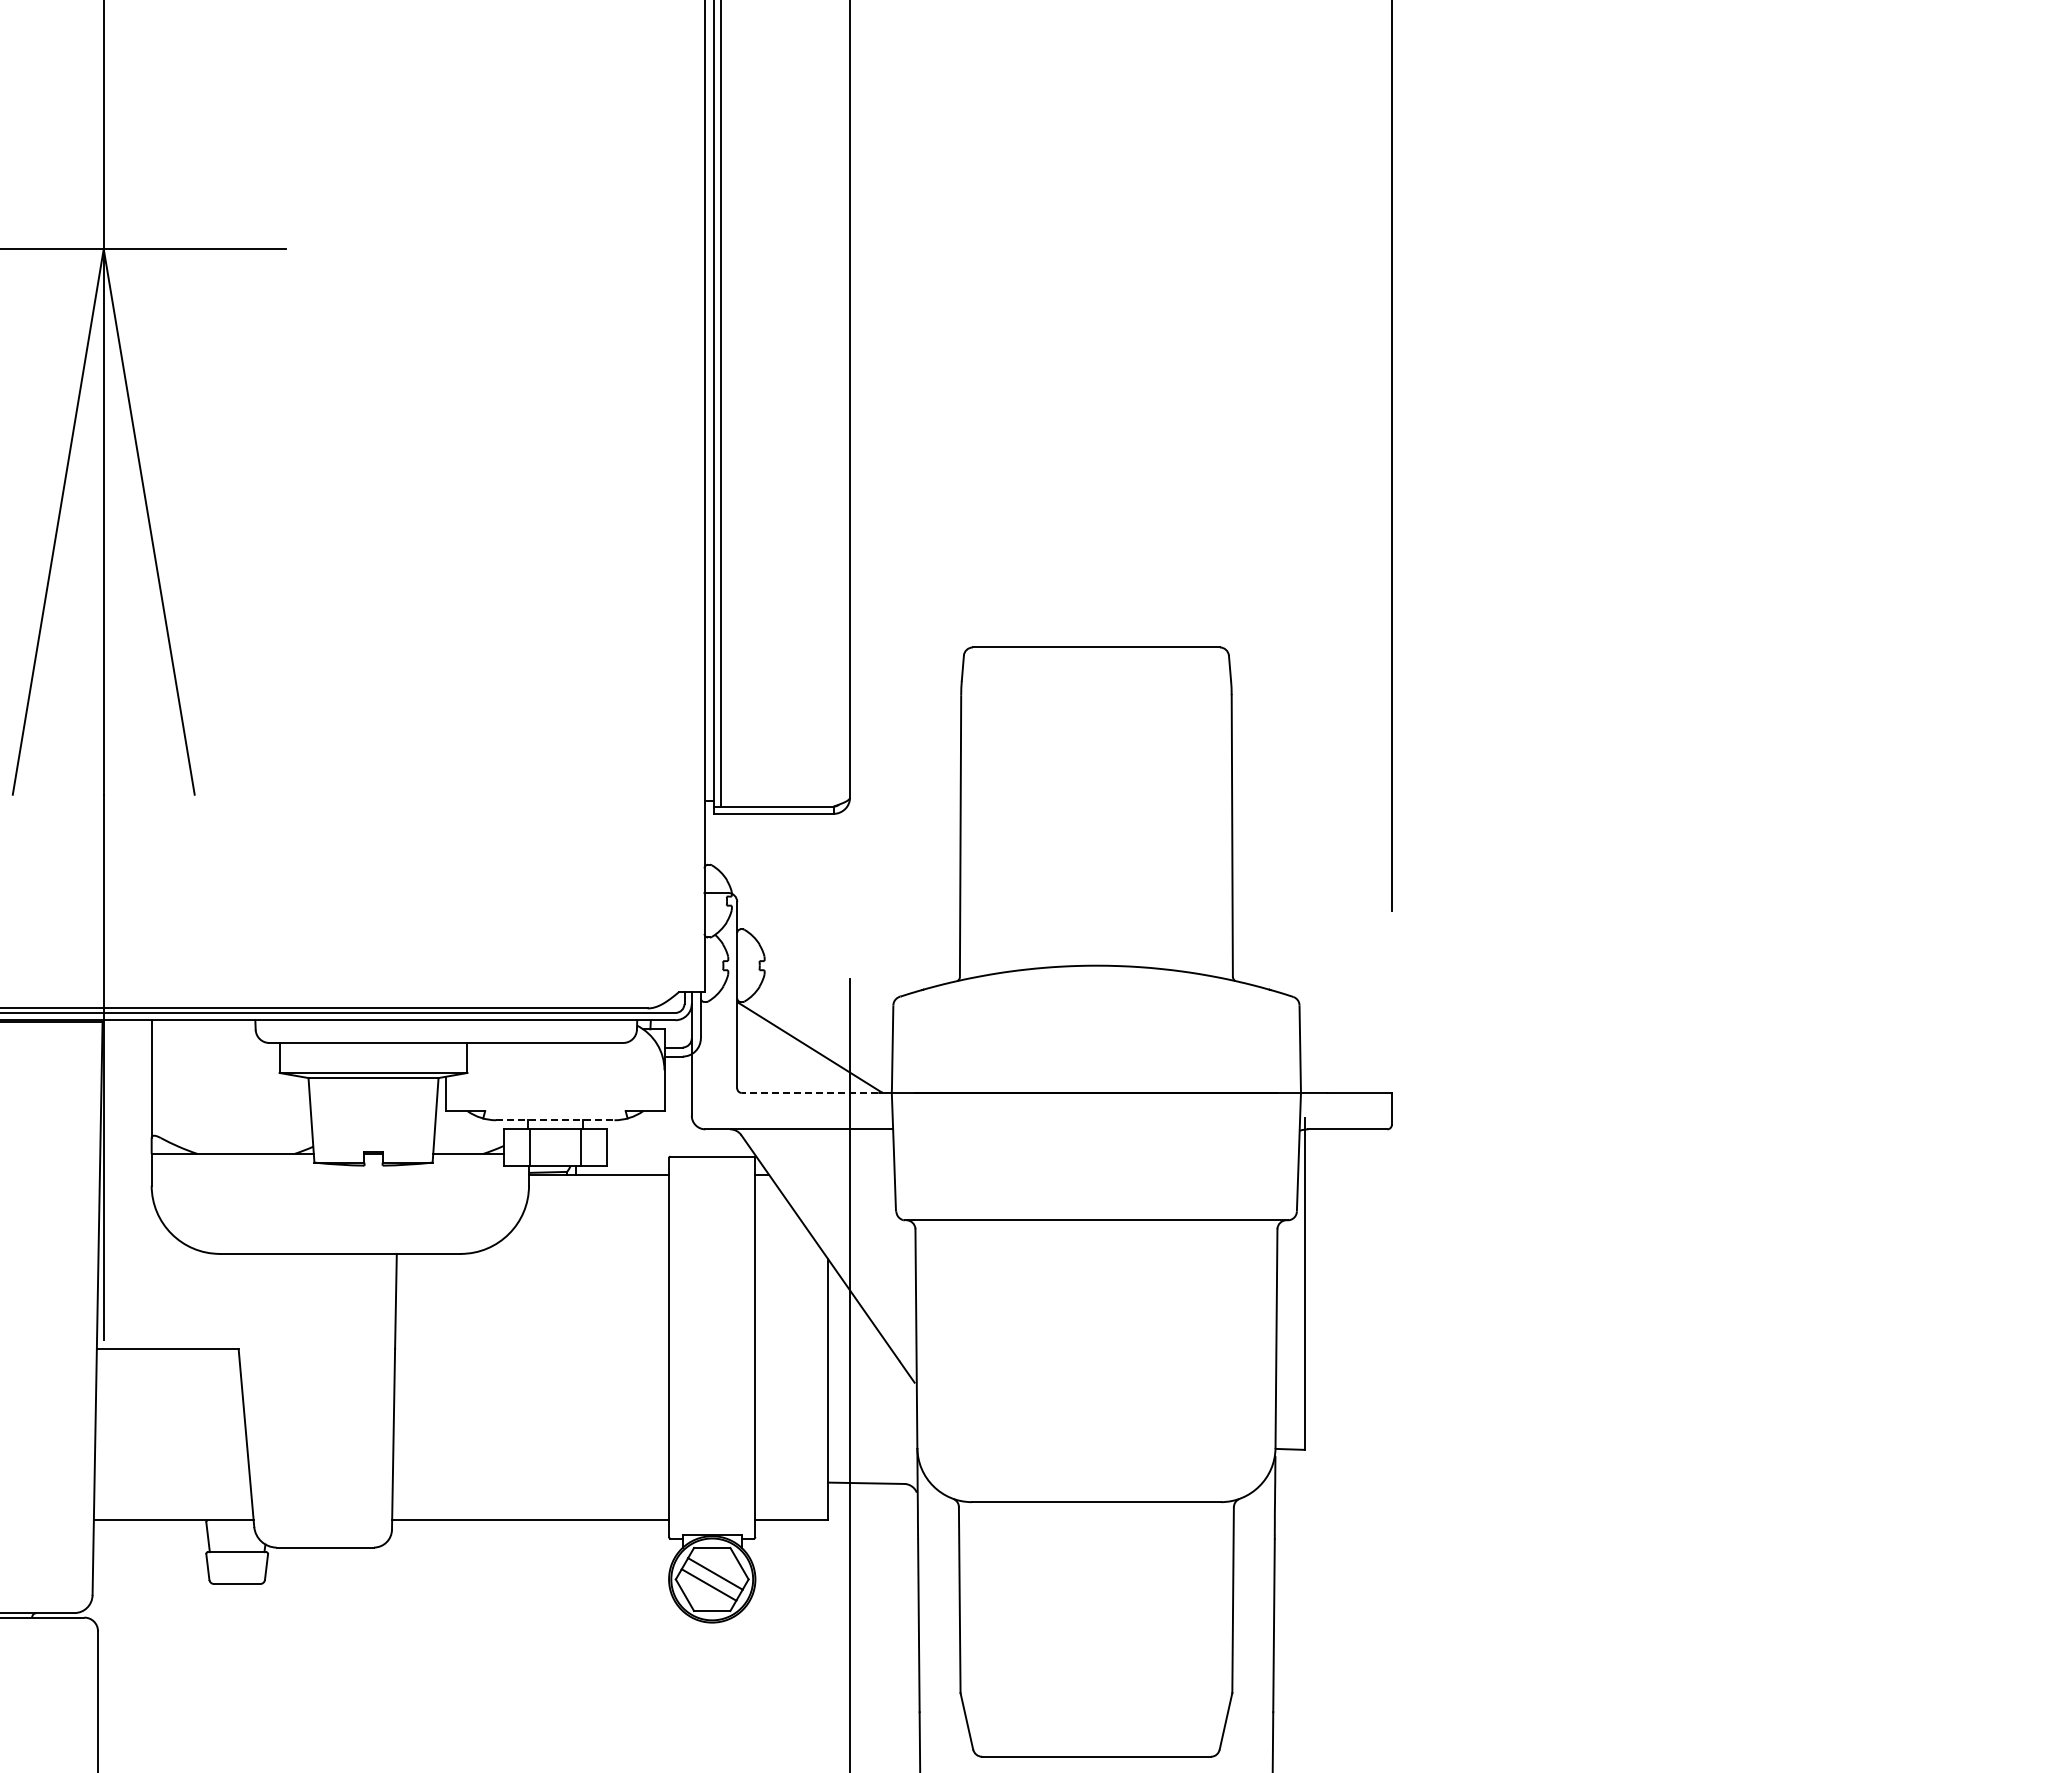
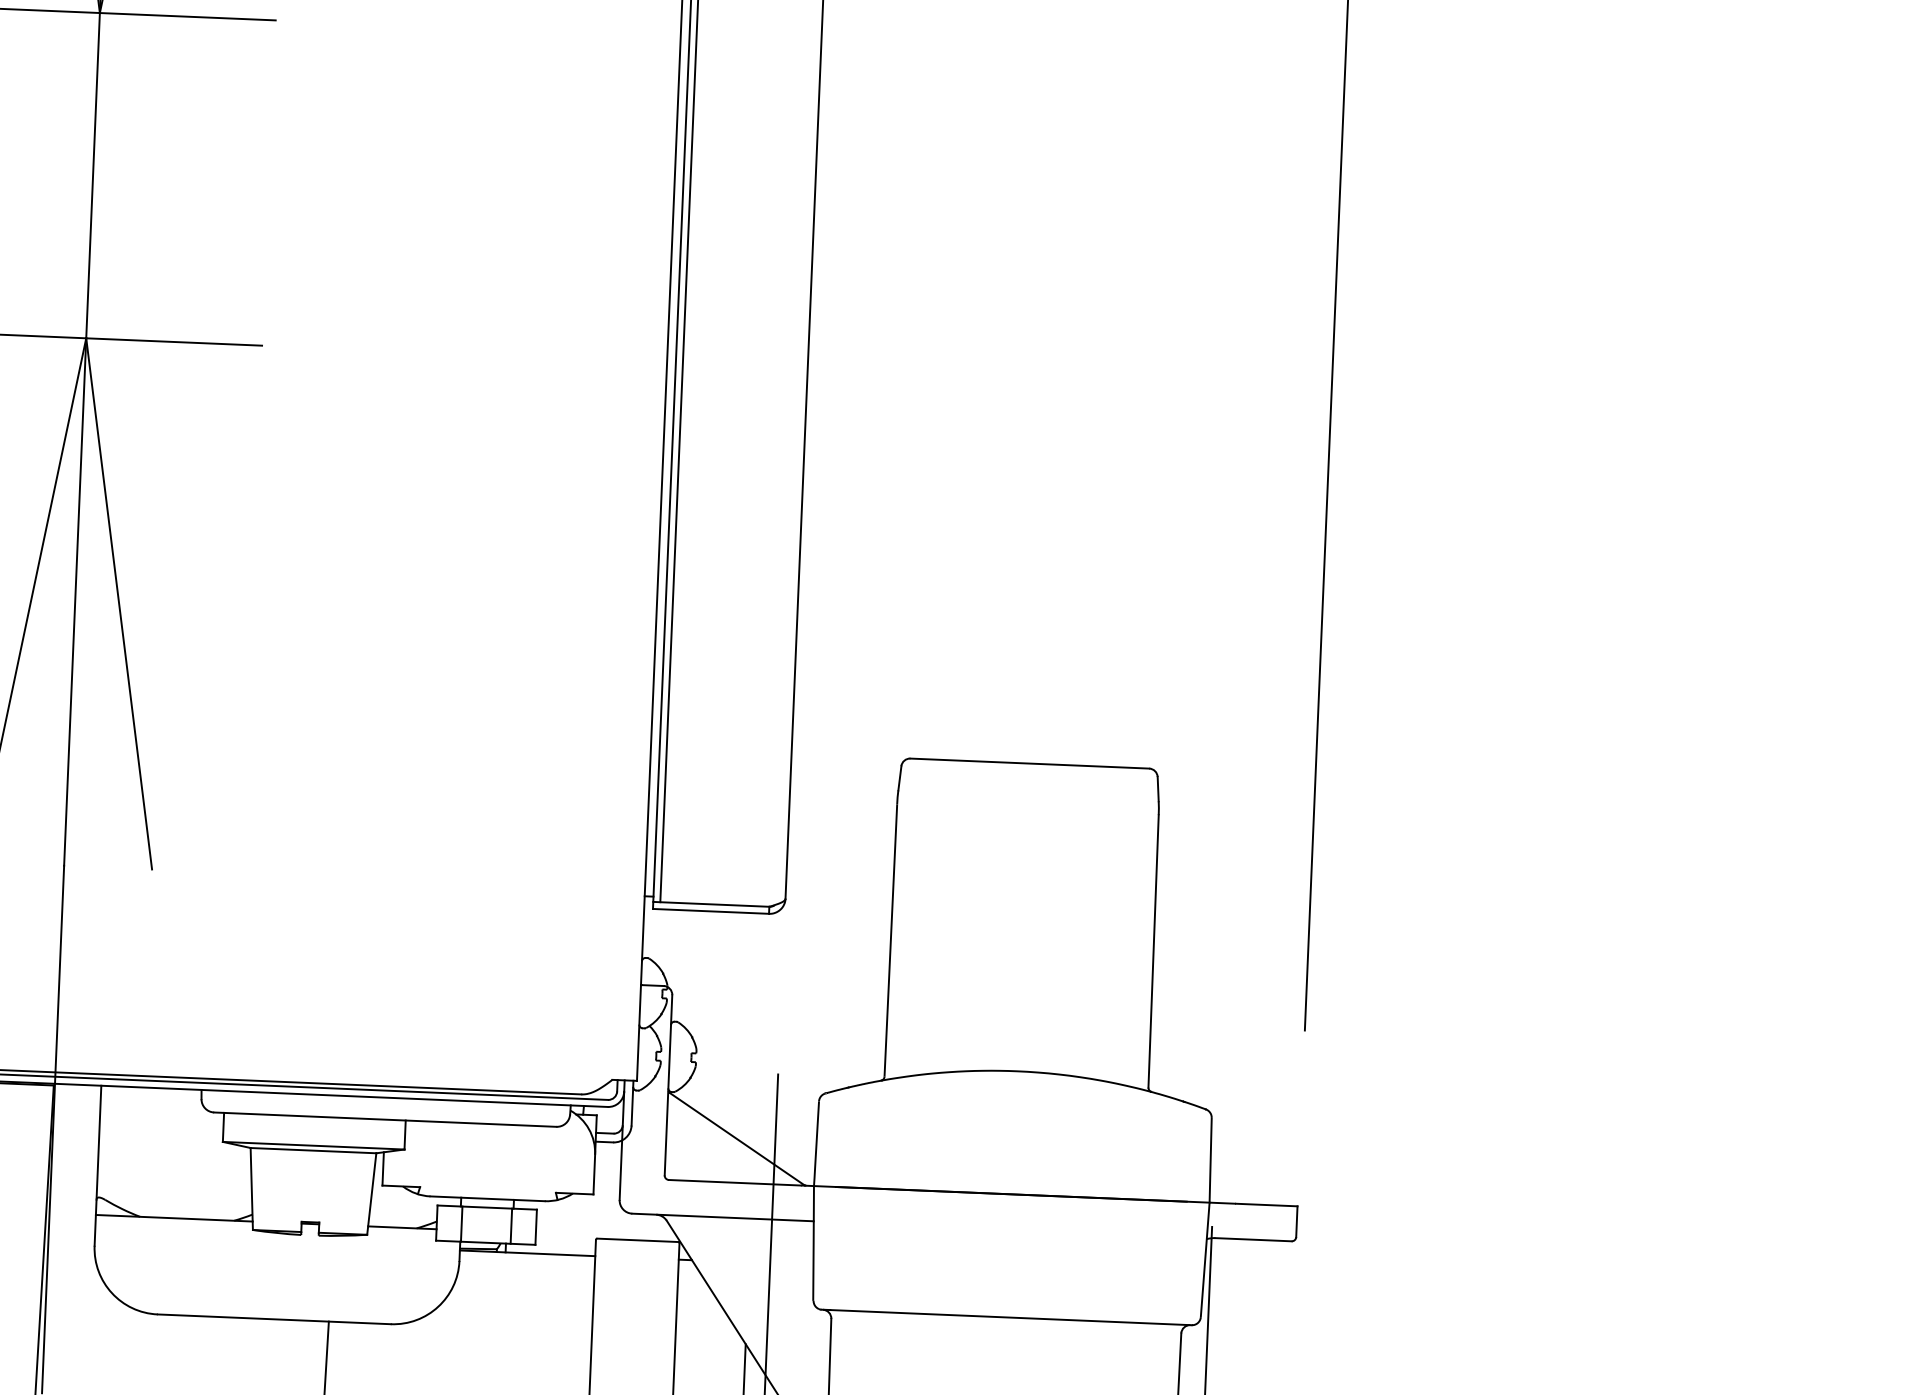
line: (809, 1092) -> (734, 1182), dashed -> solid
line: (555, 1120) -> (487, 1199), dashed -> solid

